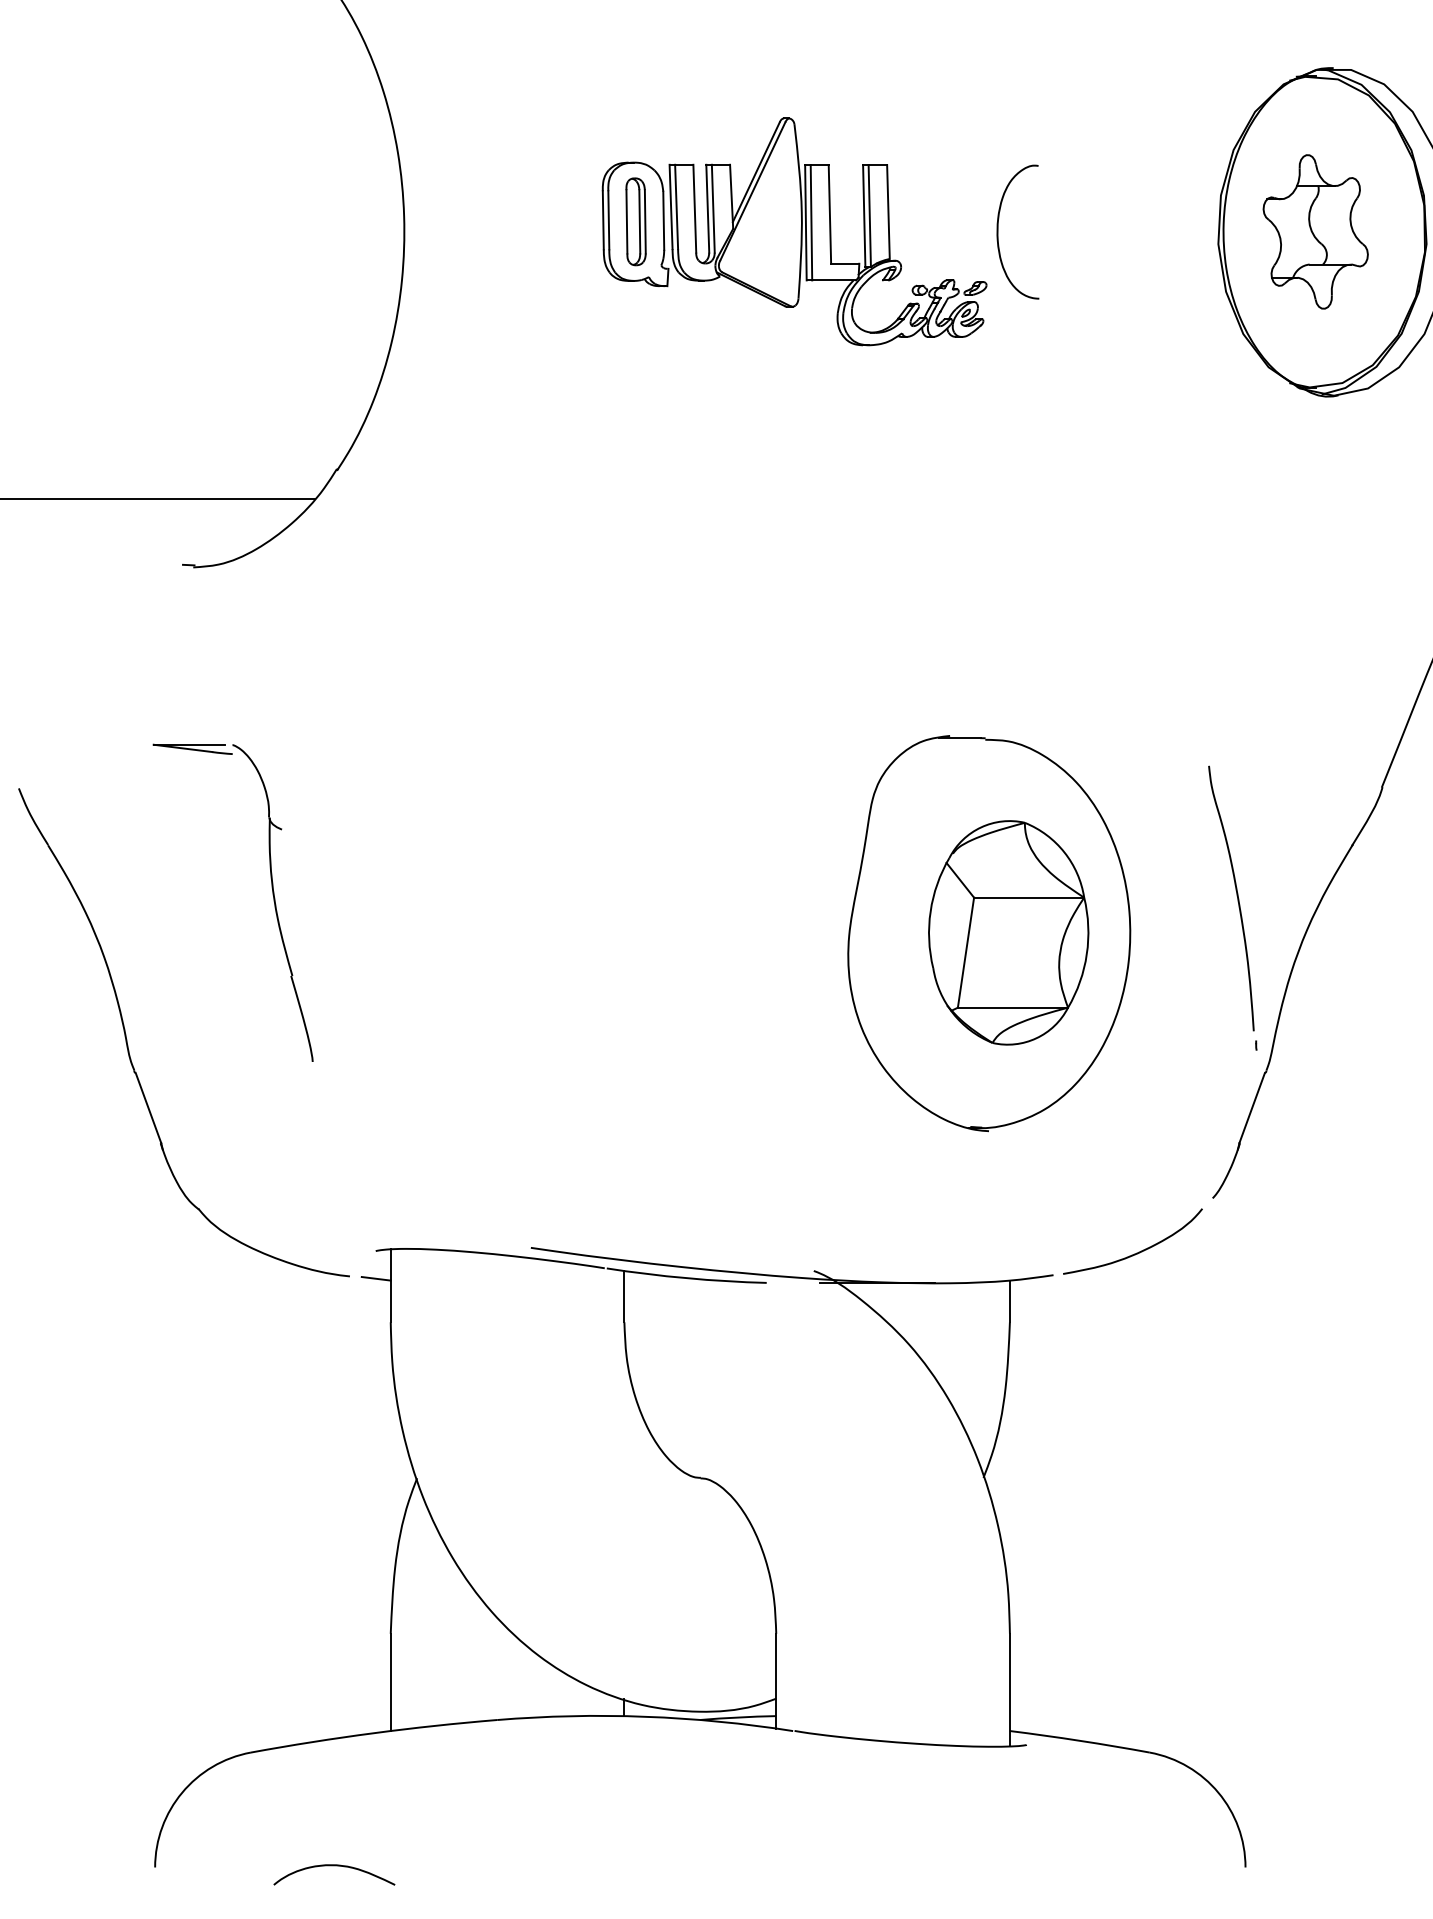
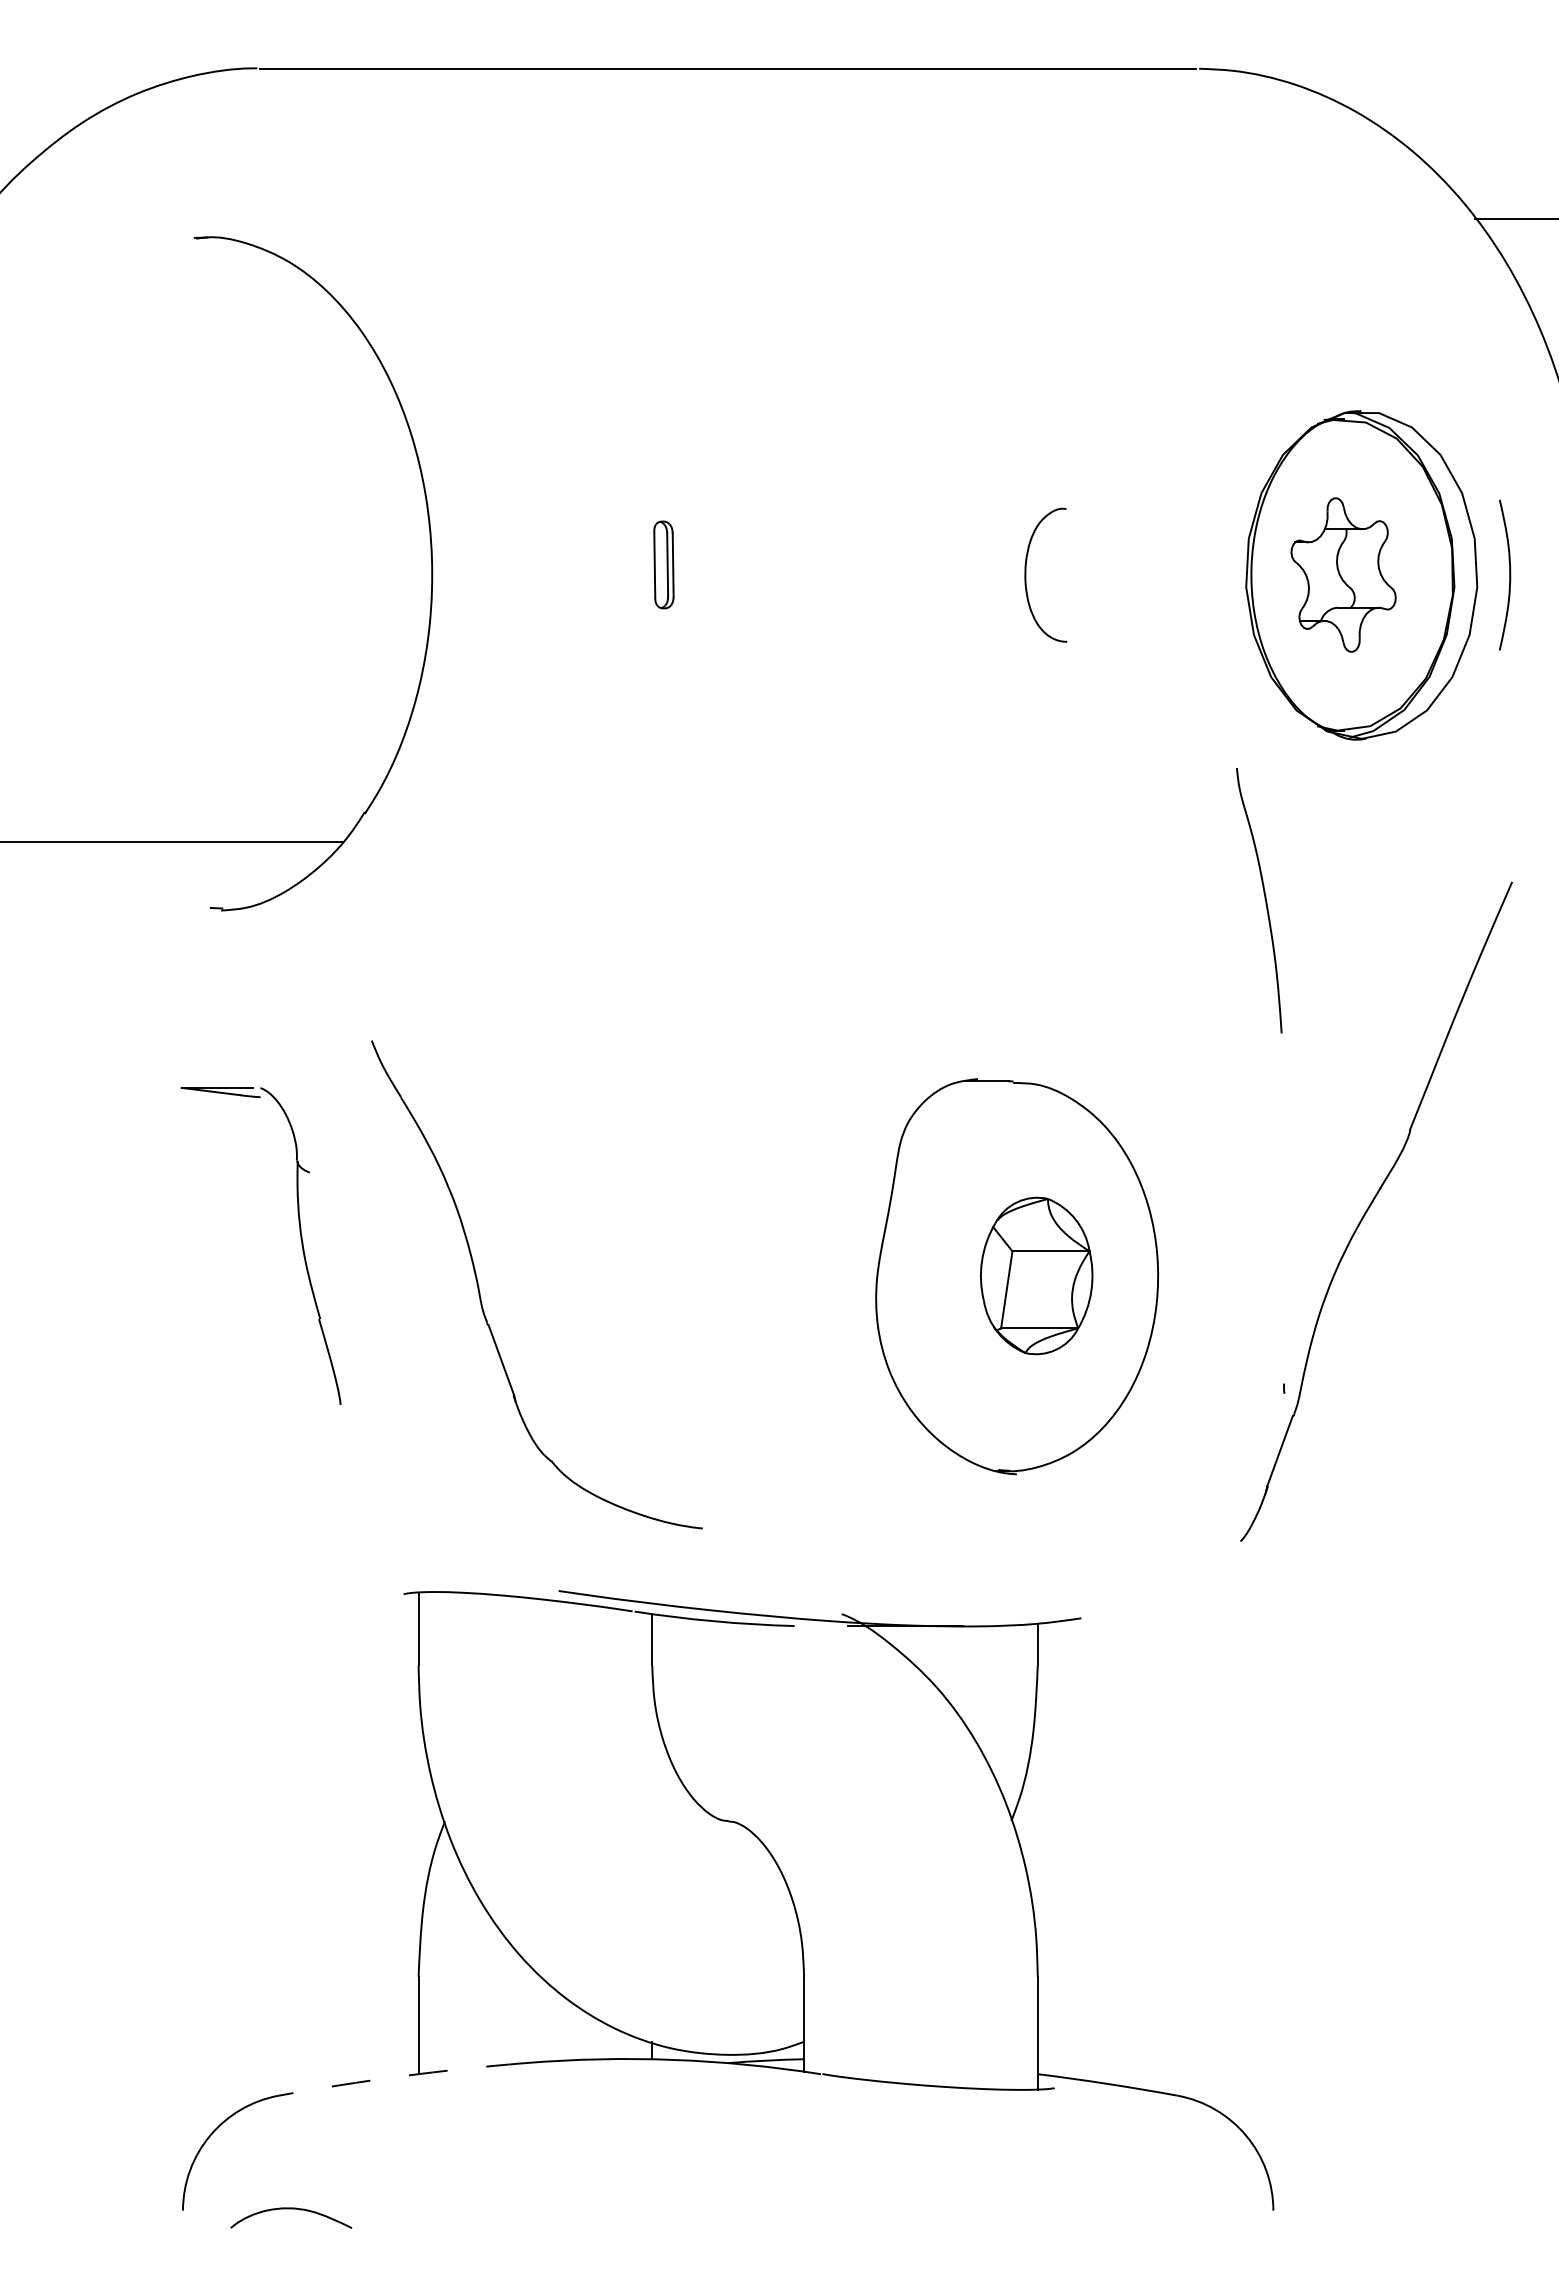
part: (794, 231) -> (822, 574), removed
curve: (1236, 896) -> (1264, 898), moved
part: (1008, 932) -> (1036, 1275), size x0.7
part: (127, 1040) -> (480, 1292), moved
curve: (1136, 1252) -> (1164, 1595), removed
line: (375, 1278) -> (403, 1621), removed
arc: (373, 1733) -> (401, 2076), solid -> dashed
curve: (334, 1866) -> (291, 2209), moved

